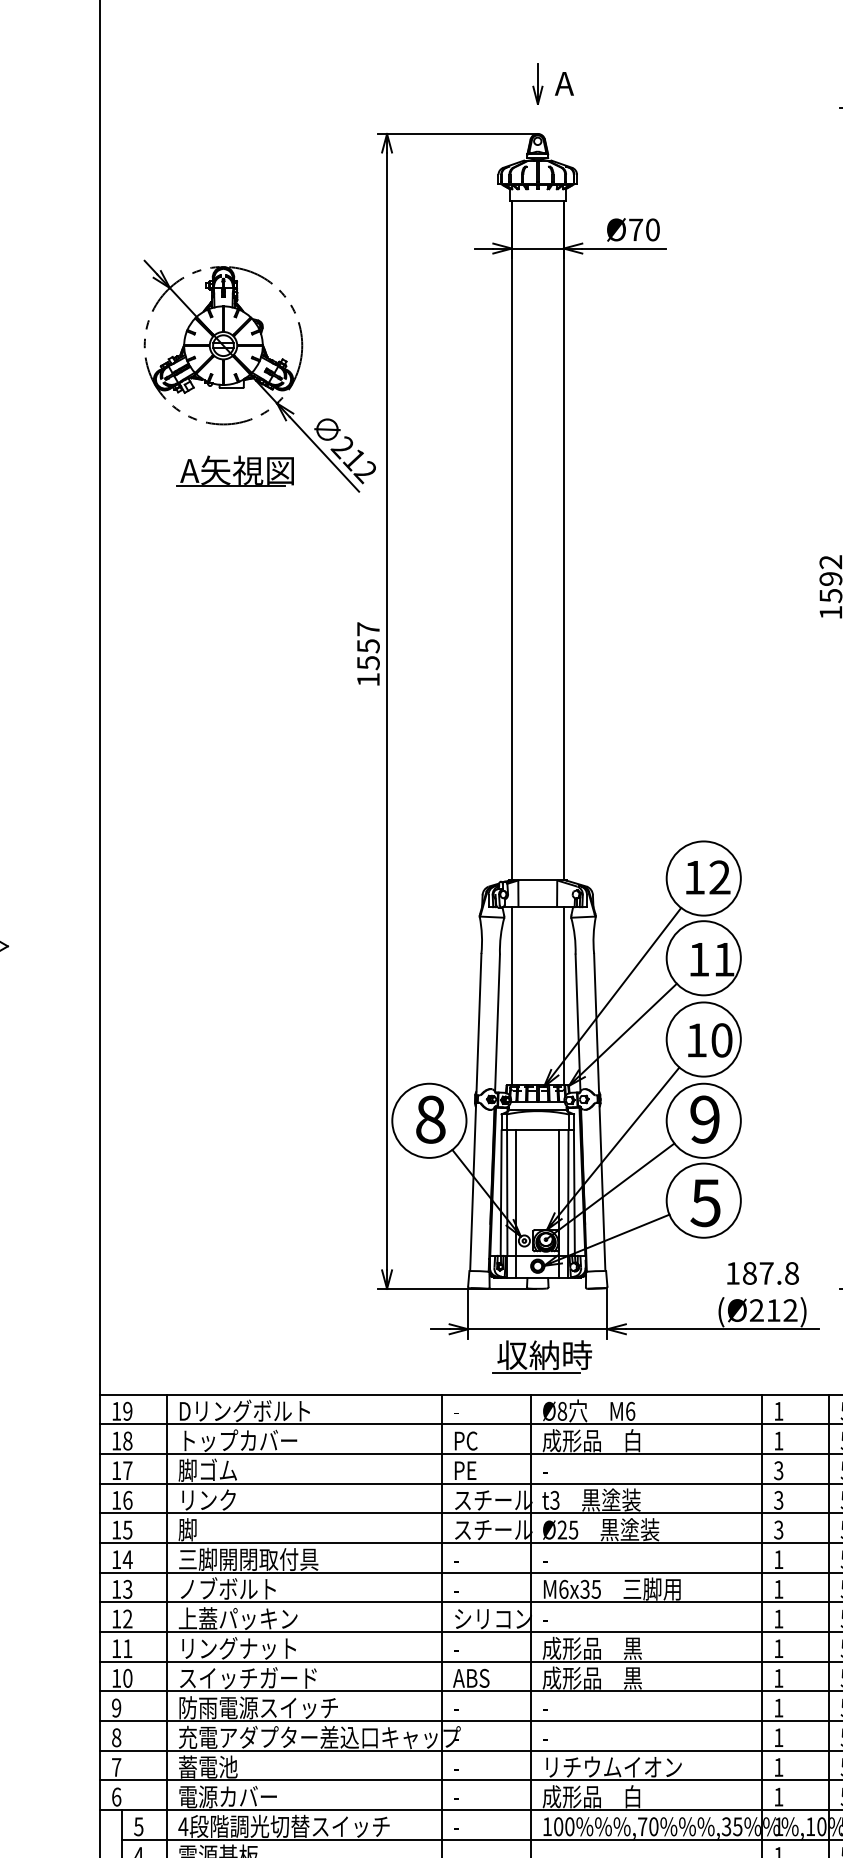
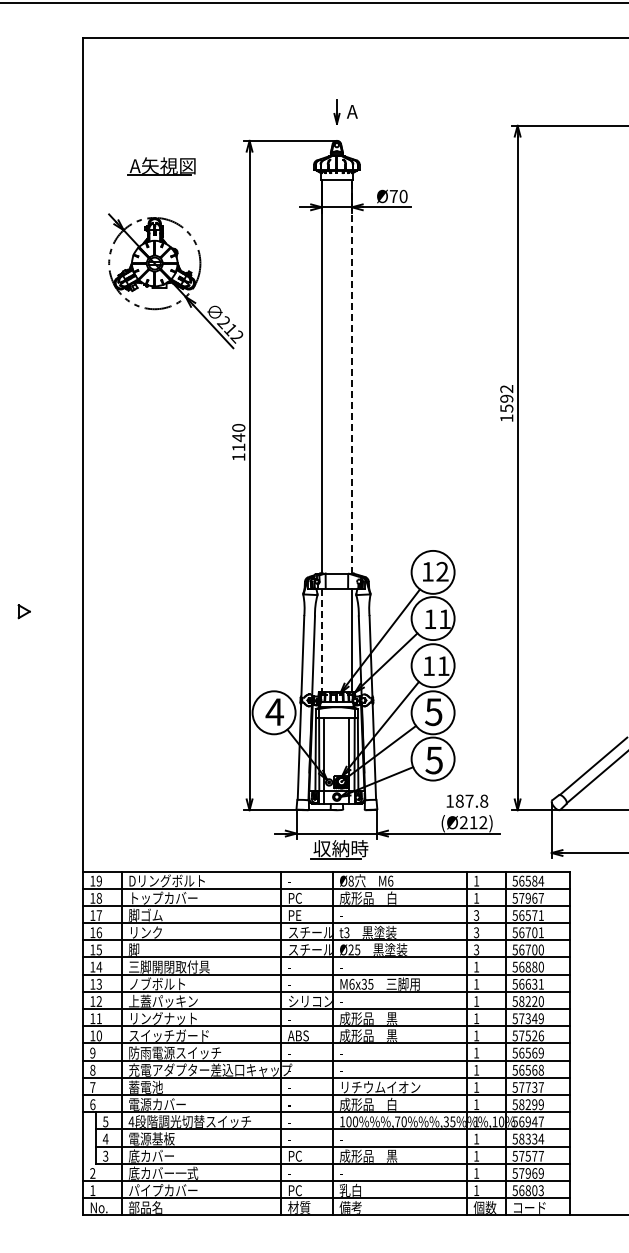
part: (235, 471) -> (161, 166), moved
line: (562, 540) -> (351, 376), solid -> dashed
text: (367, 645) -> (238, 437), 1557 -> 1140
line: (511, 996) -> (321, 640), solid -> dashed
text: (721, 1040) -> (443, 666), 10 -> 11
text: (430, 1120) -> (274, 712), 8 -> 4
text: (704, 1120) -> (433, 712), 9 -> 5

